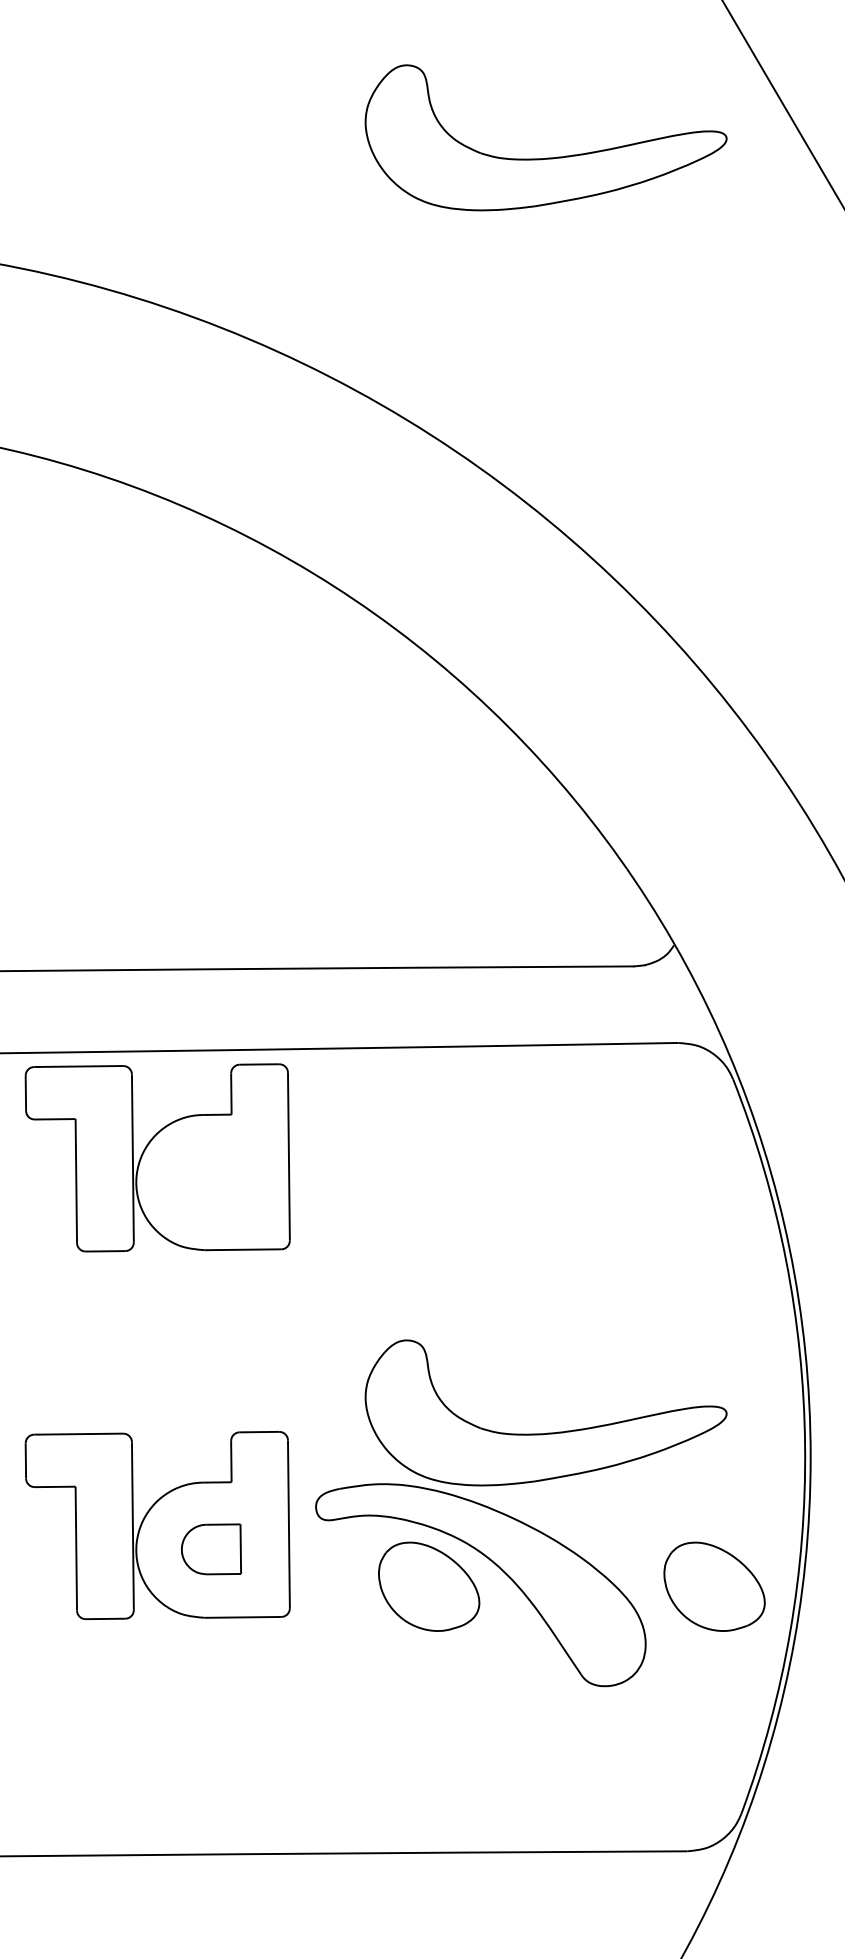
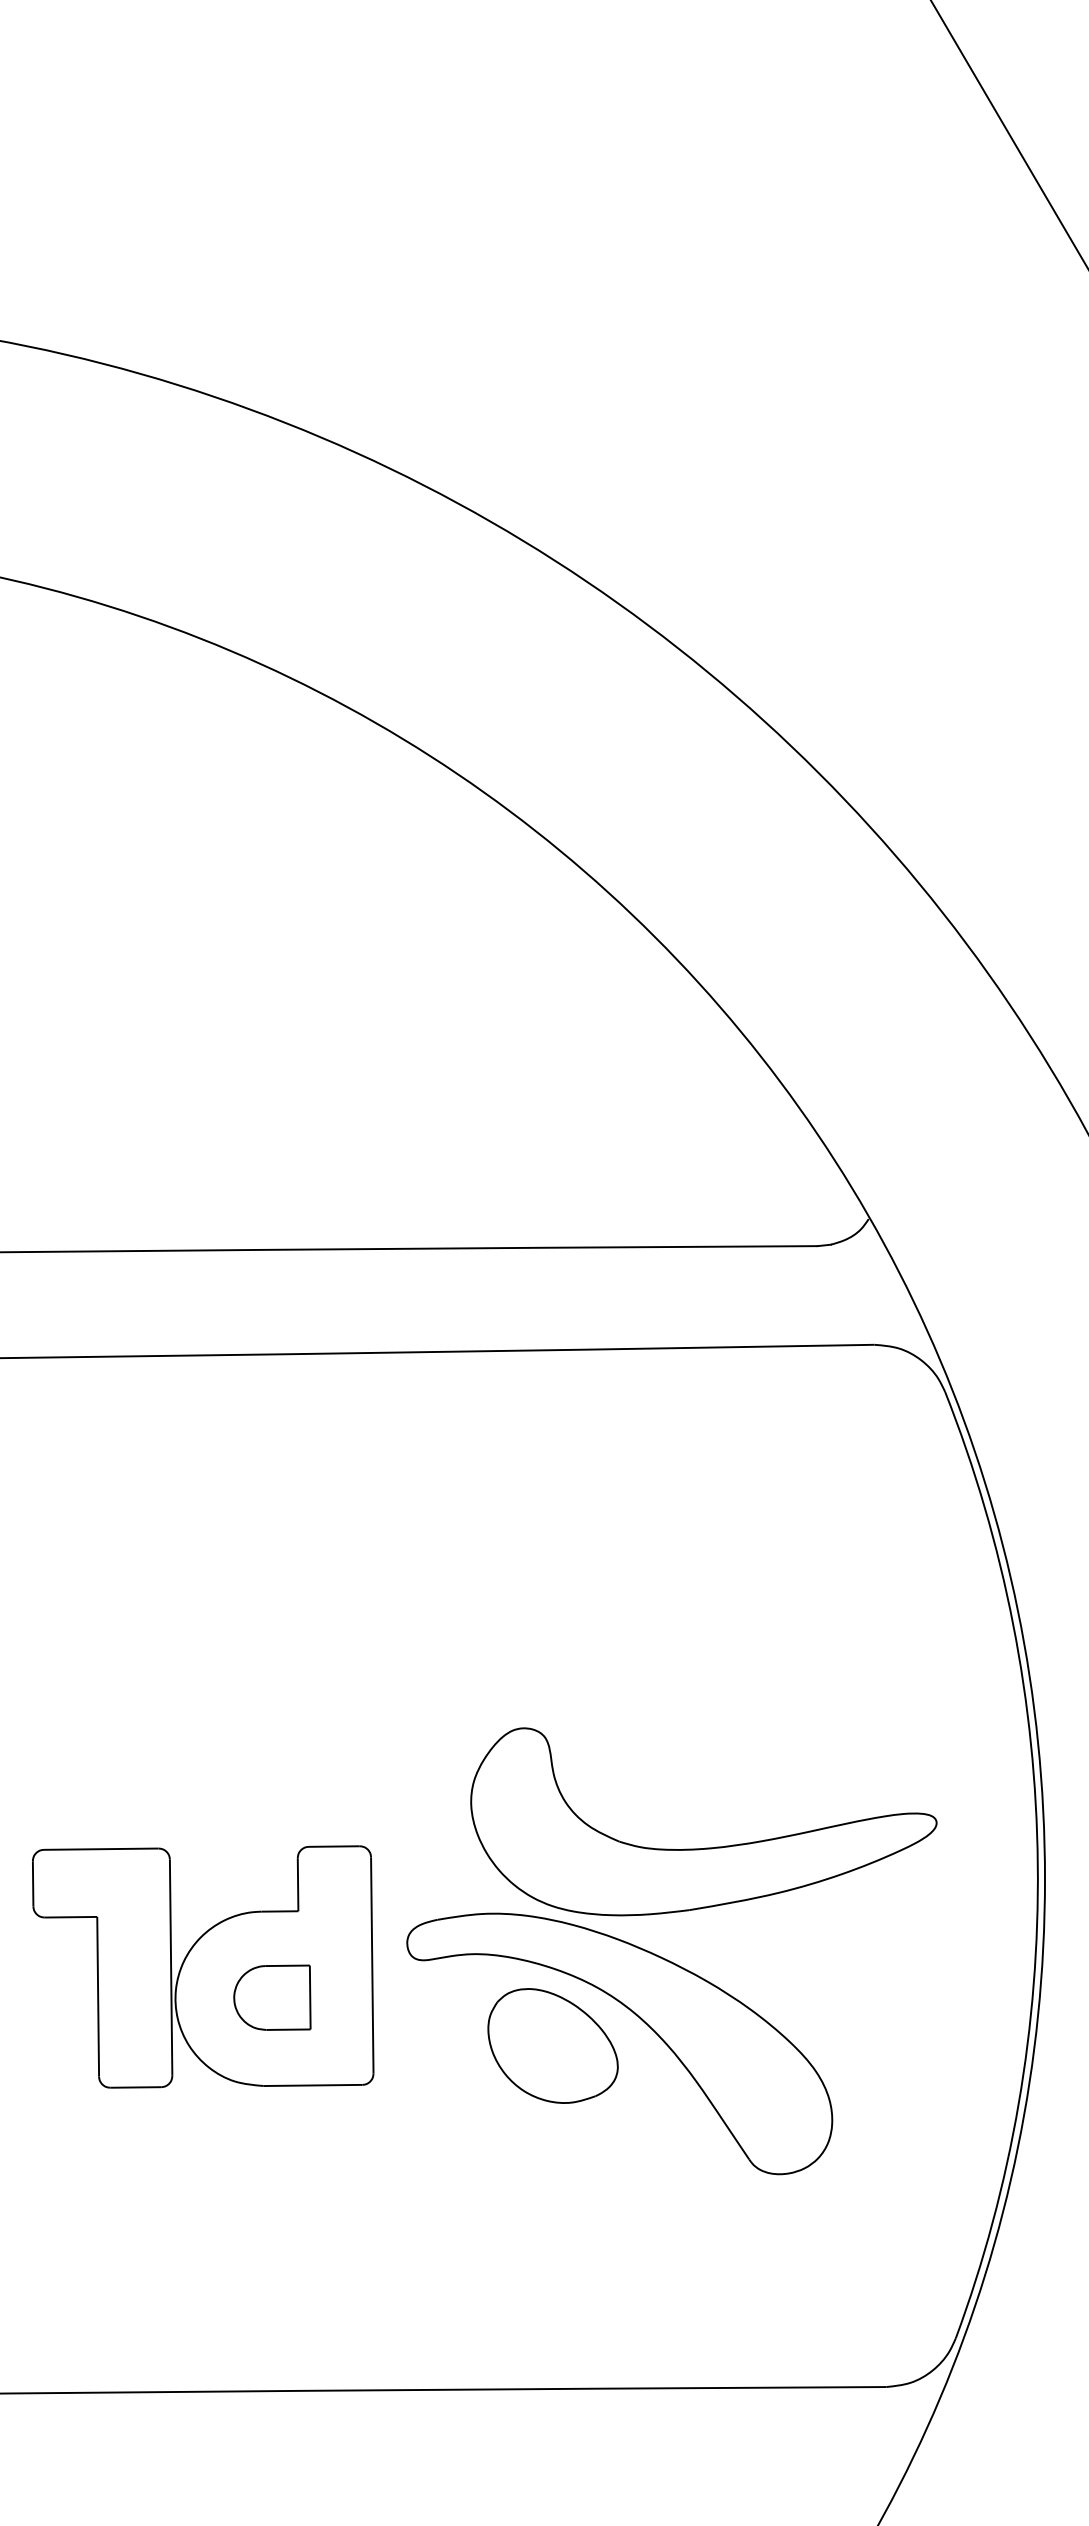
part: (547, 157) -> (705, 203), removed
part: (158, 1157) -> (203, 1492), removed
part: (714, 1586) -> (920, 2045), removed

